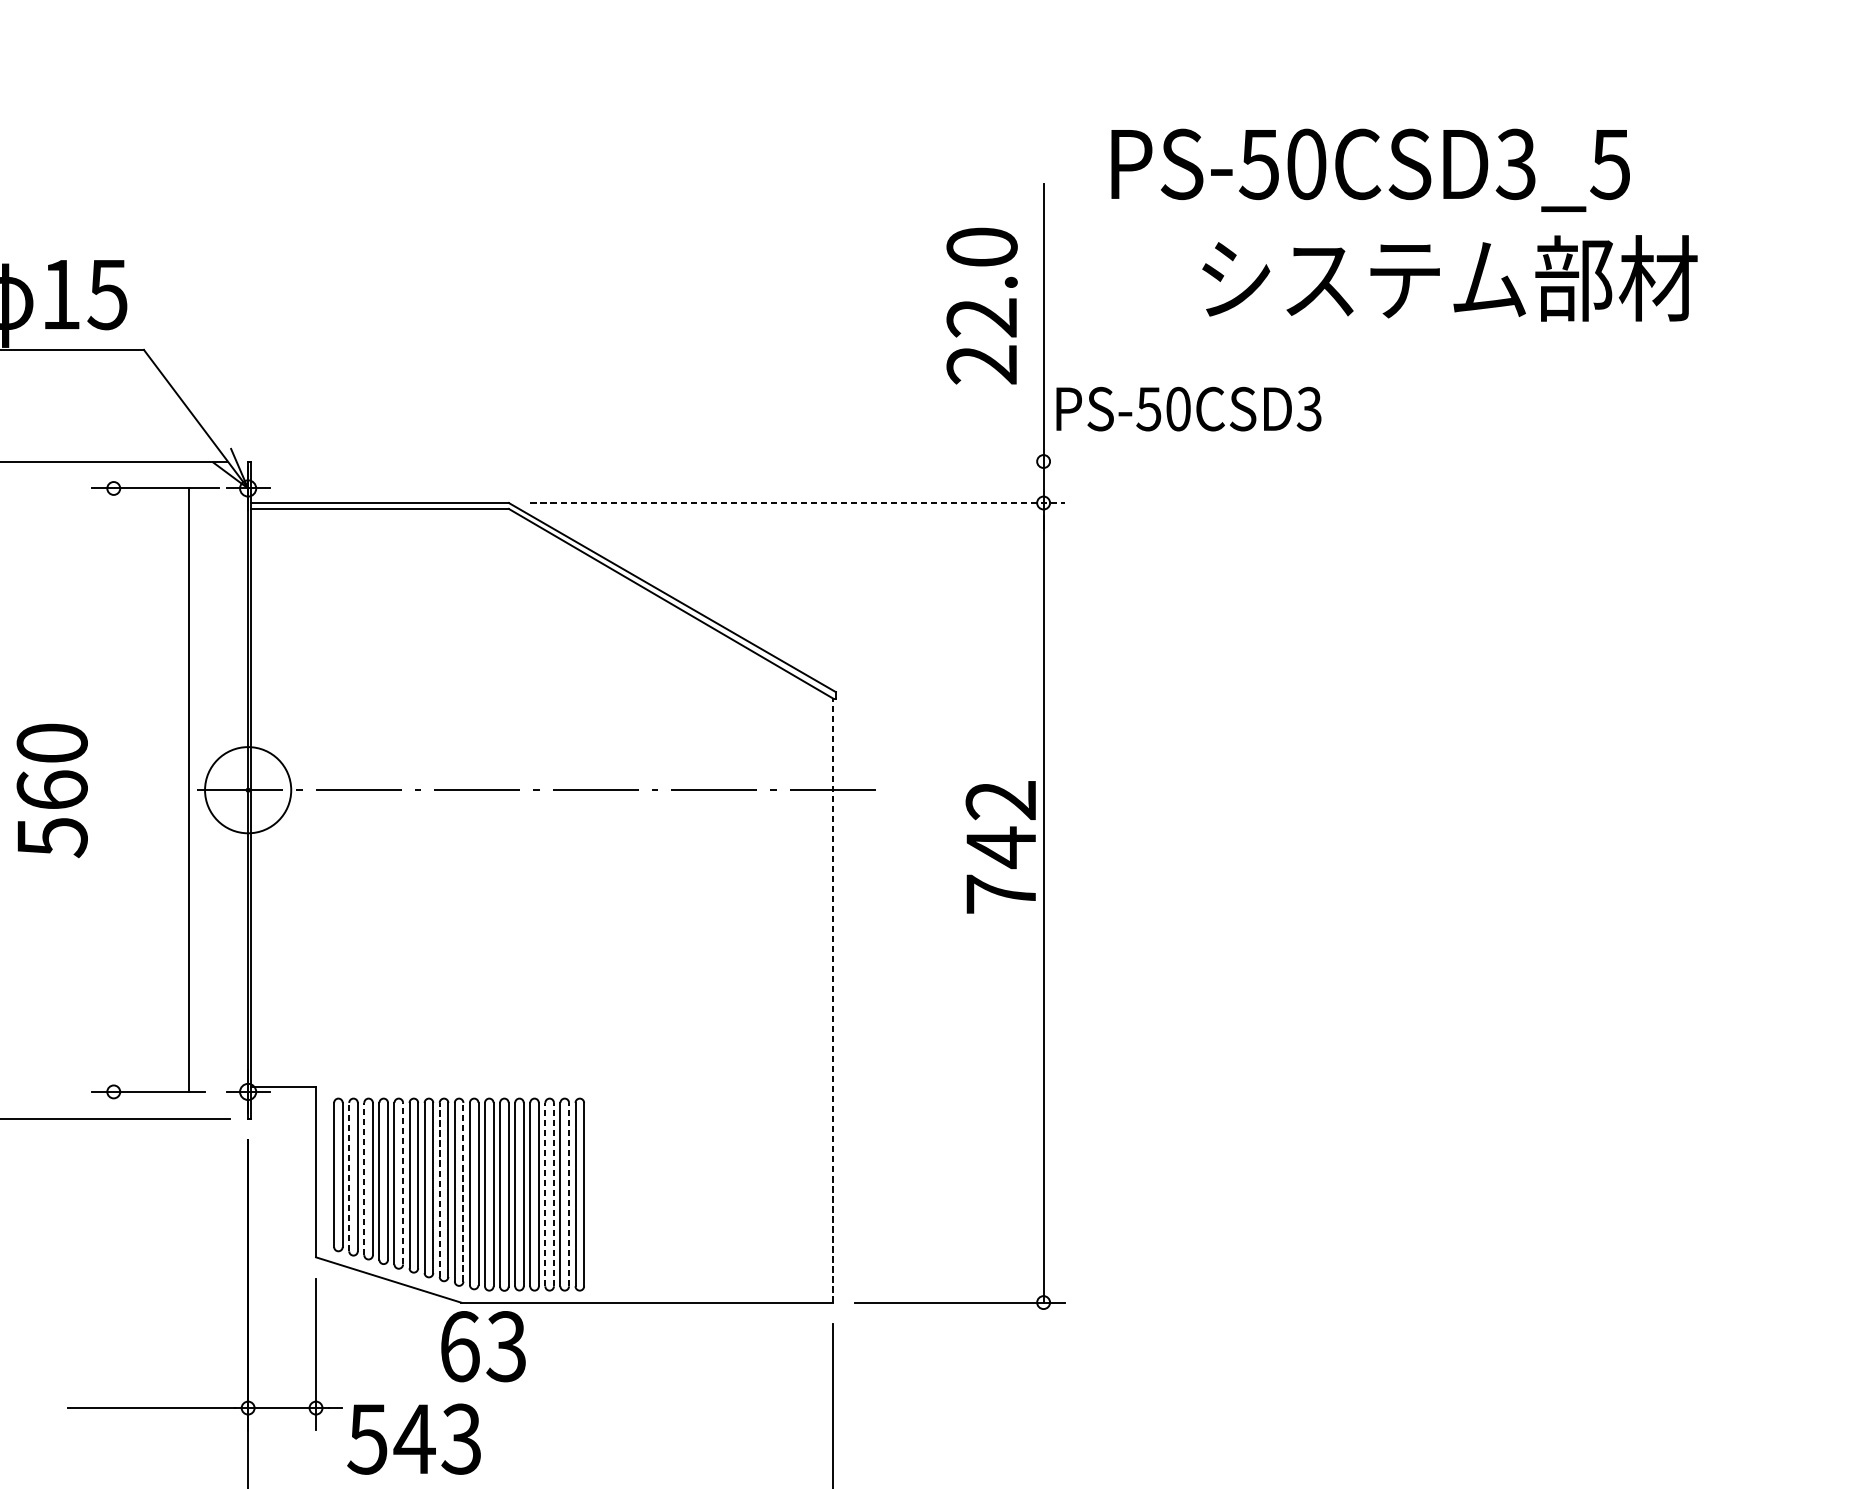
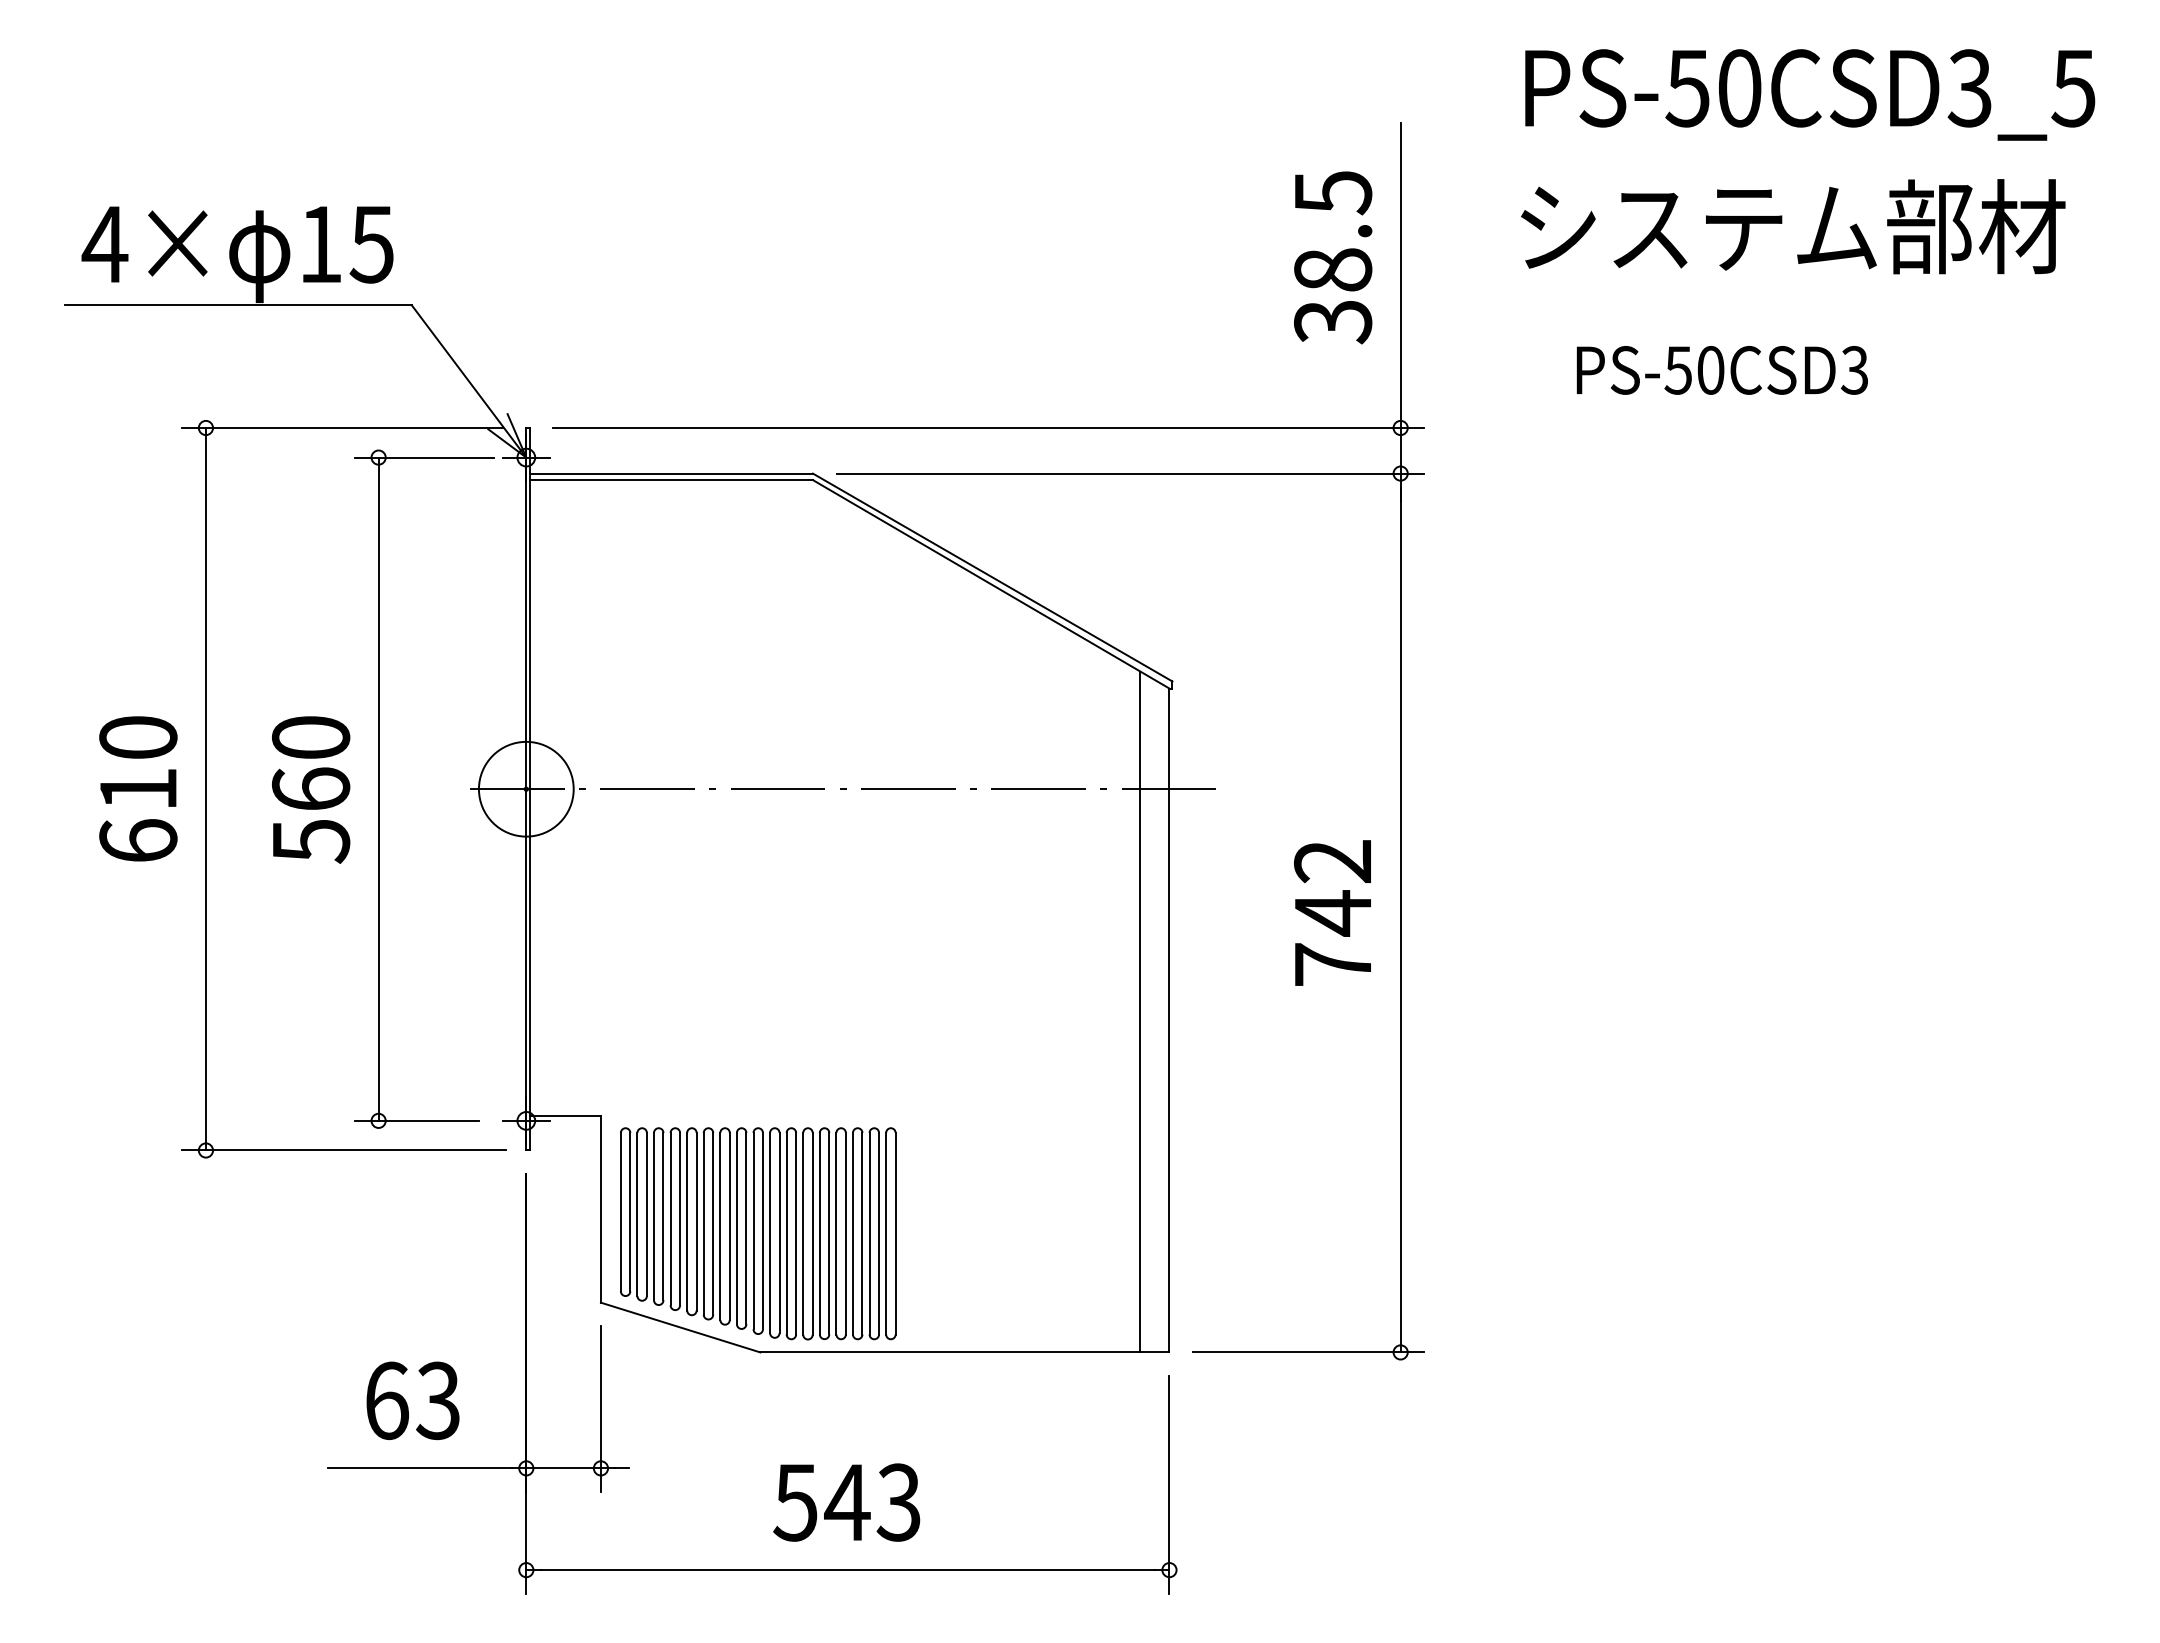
text: (1370, 169) -> (1810, 94), moved
text: (1450, 278) -> (1793, 226), moved
text: (982, 306) -> (1333, 257), 22.0 -> 38.5
text: (1188, 409) -> (1721, 370), moved
line: (668, 461) -> (988, 427), added
line: (797, 502) -> (1130, 473), dashed -> solid
line: (189, 789) -> (378, 788), moved
text: (1000, 846) -> (1332, 912), moved
line: (806, 992) -> (1140, 1011), added
line: (833, 1000) -> (1169, 1020), dashed -> solid
line: (349, 1177) -> (637, 1214), dashed -> solid
line: (364, 1178) -> (654, 1216), dashed -> solid
line: (402, 1183) -> (696, 1221), dashed -> solid
line: (439, 1189) -> (736, 1228), dashed -> solid
line: (463, 1191) -> (762, 1230), dashed -> solid
line: (544, 1194) -> (852, 1233), dashed -> solid
line: (553, 1194) -> (862, 1233), dashed -> solid
line: (569, 1194) -> (879, 1233), dashed -> solid
text: (483, 1346) -> (412, 1400), moved
text: (413, 1439) -> (846, 1502), moved

